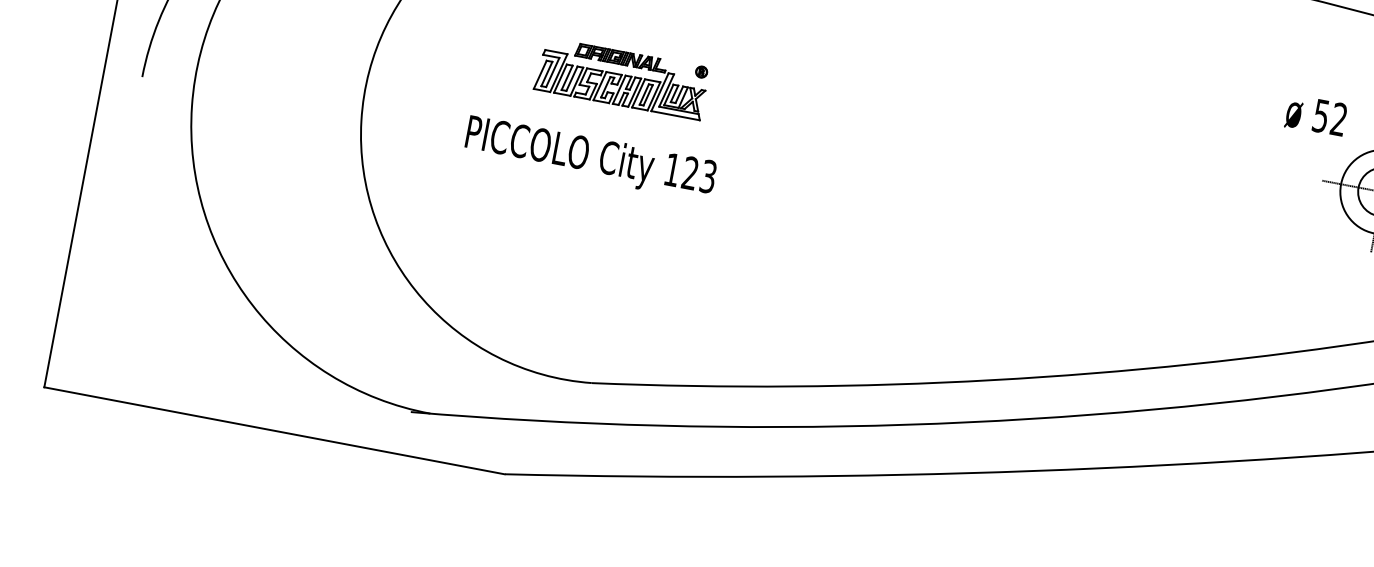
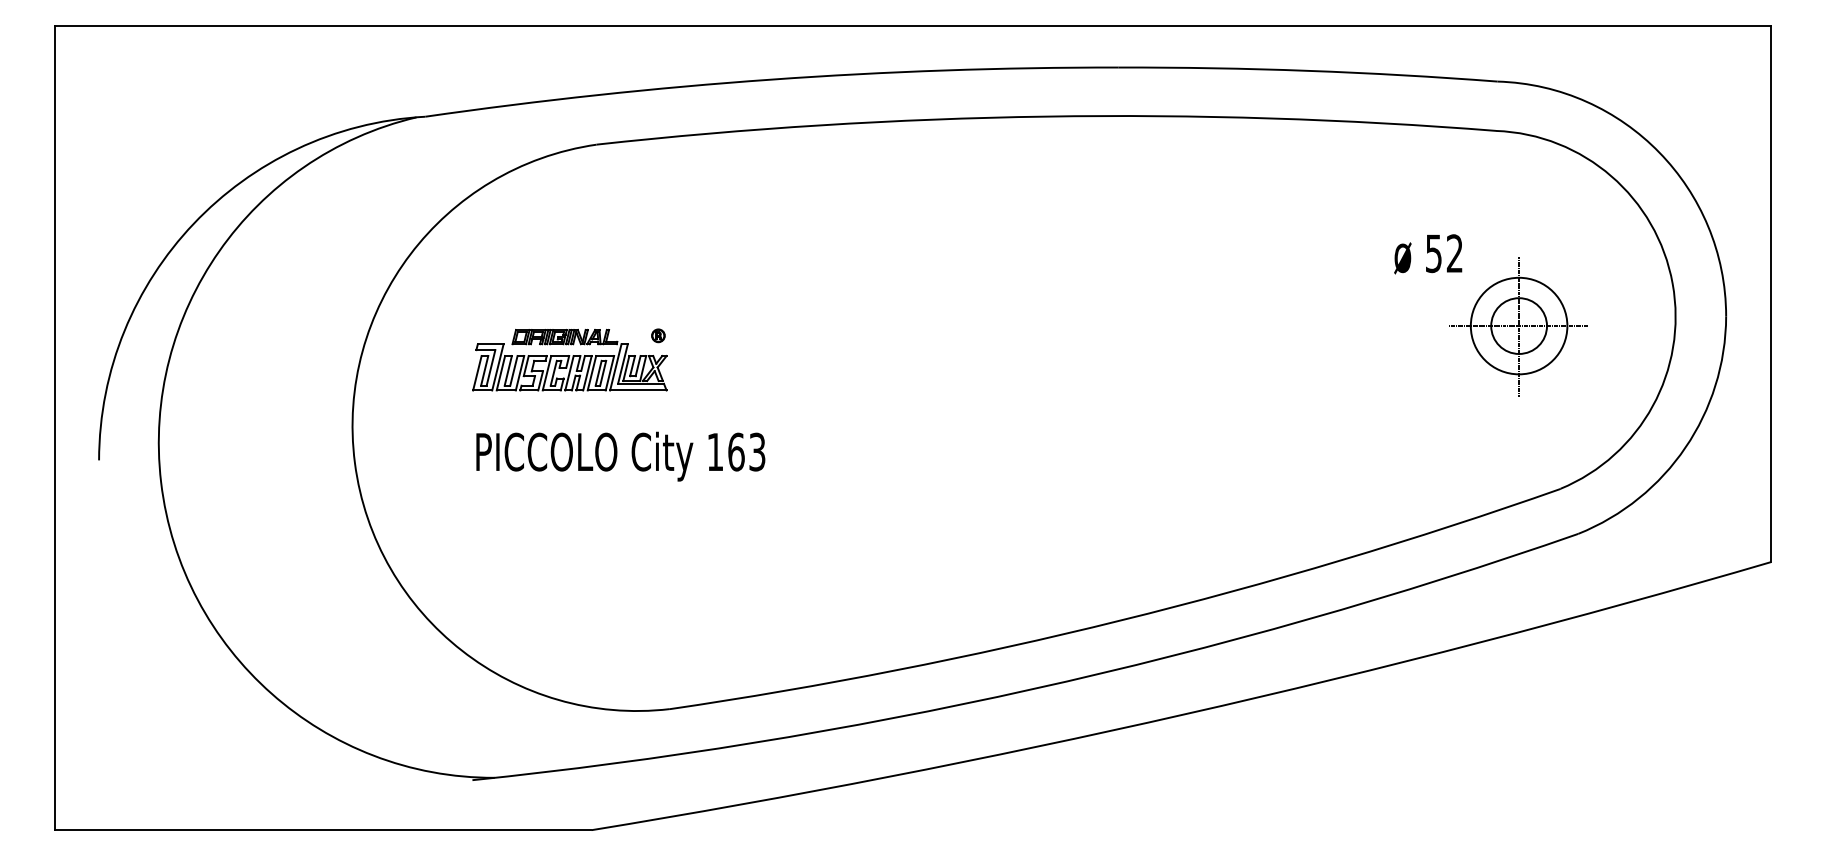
part: (621, 78) -> (569, 359), moved
text: (690, 172) -> (736, 451), 123 -> 163

